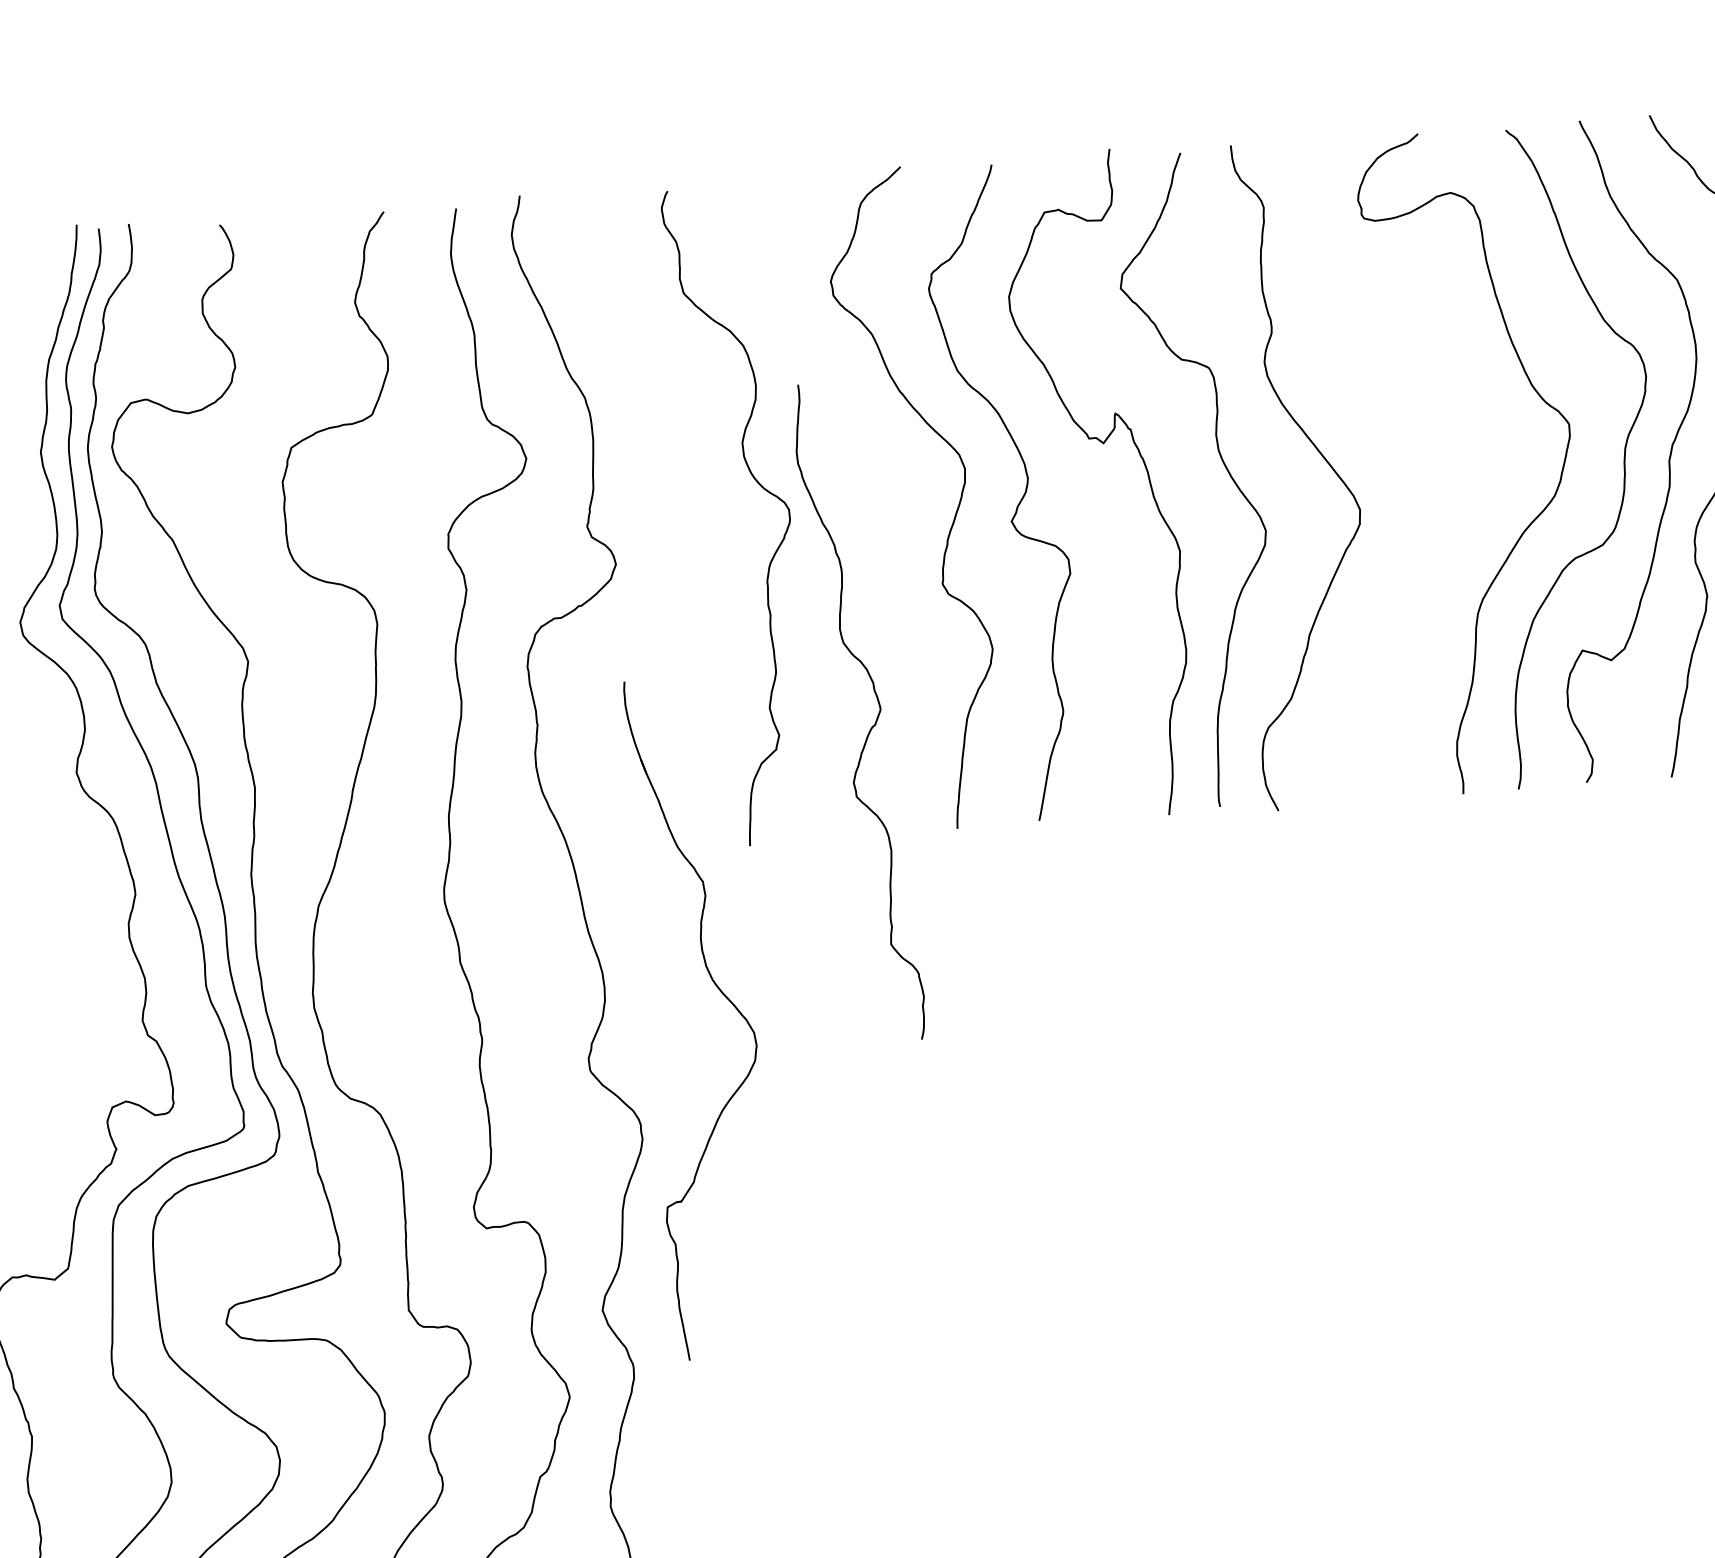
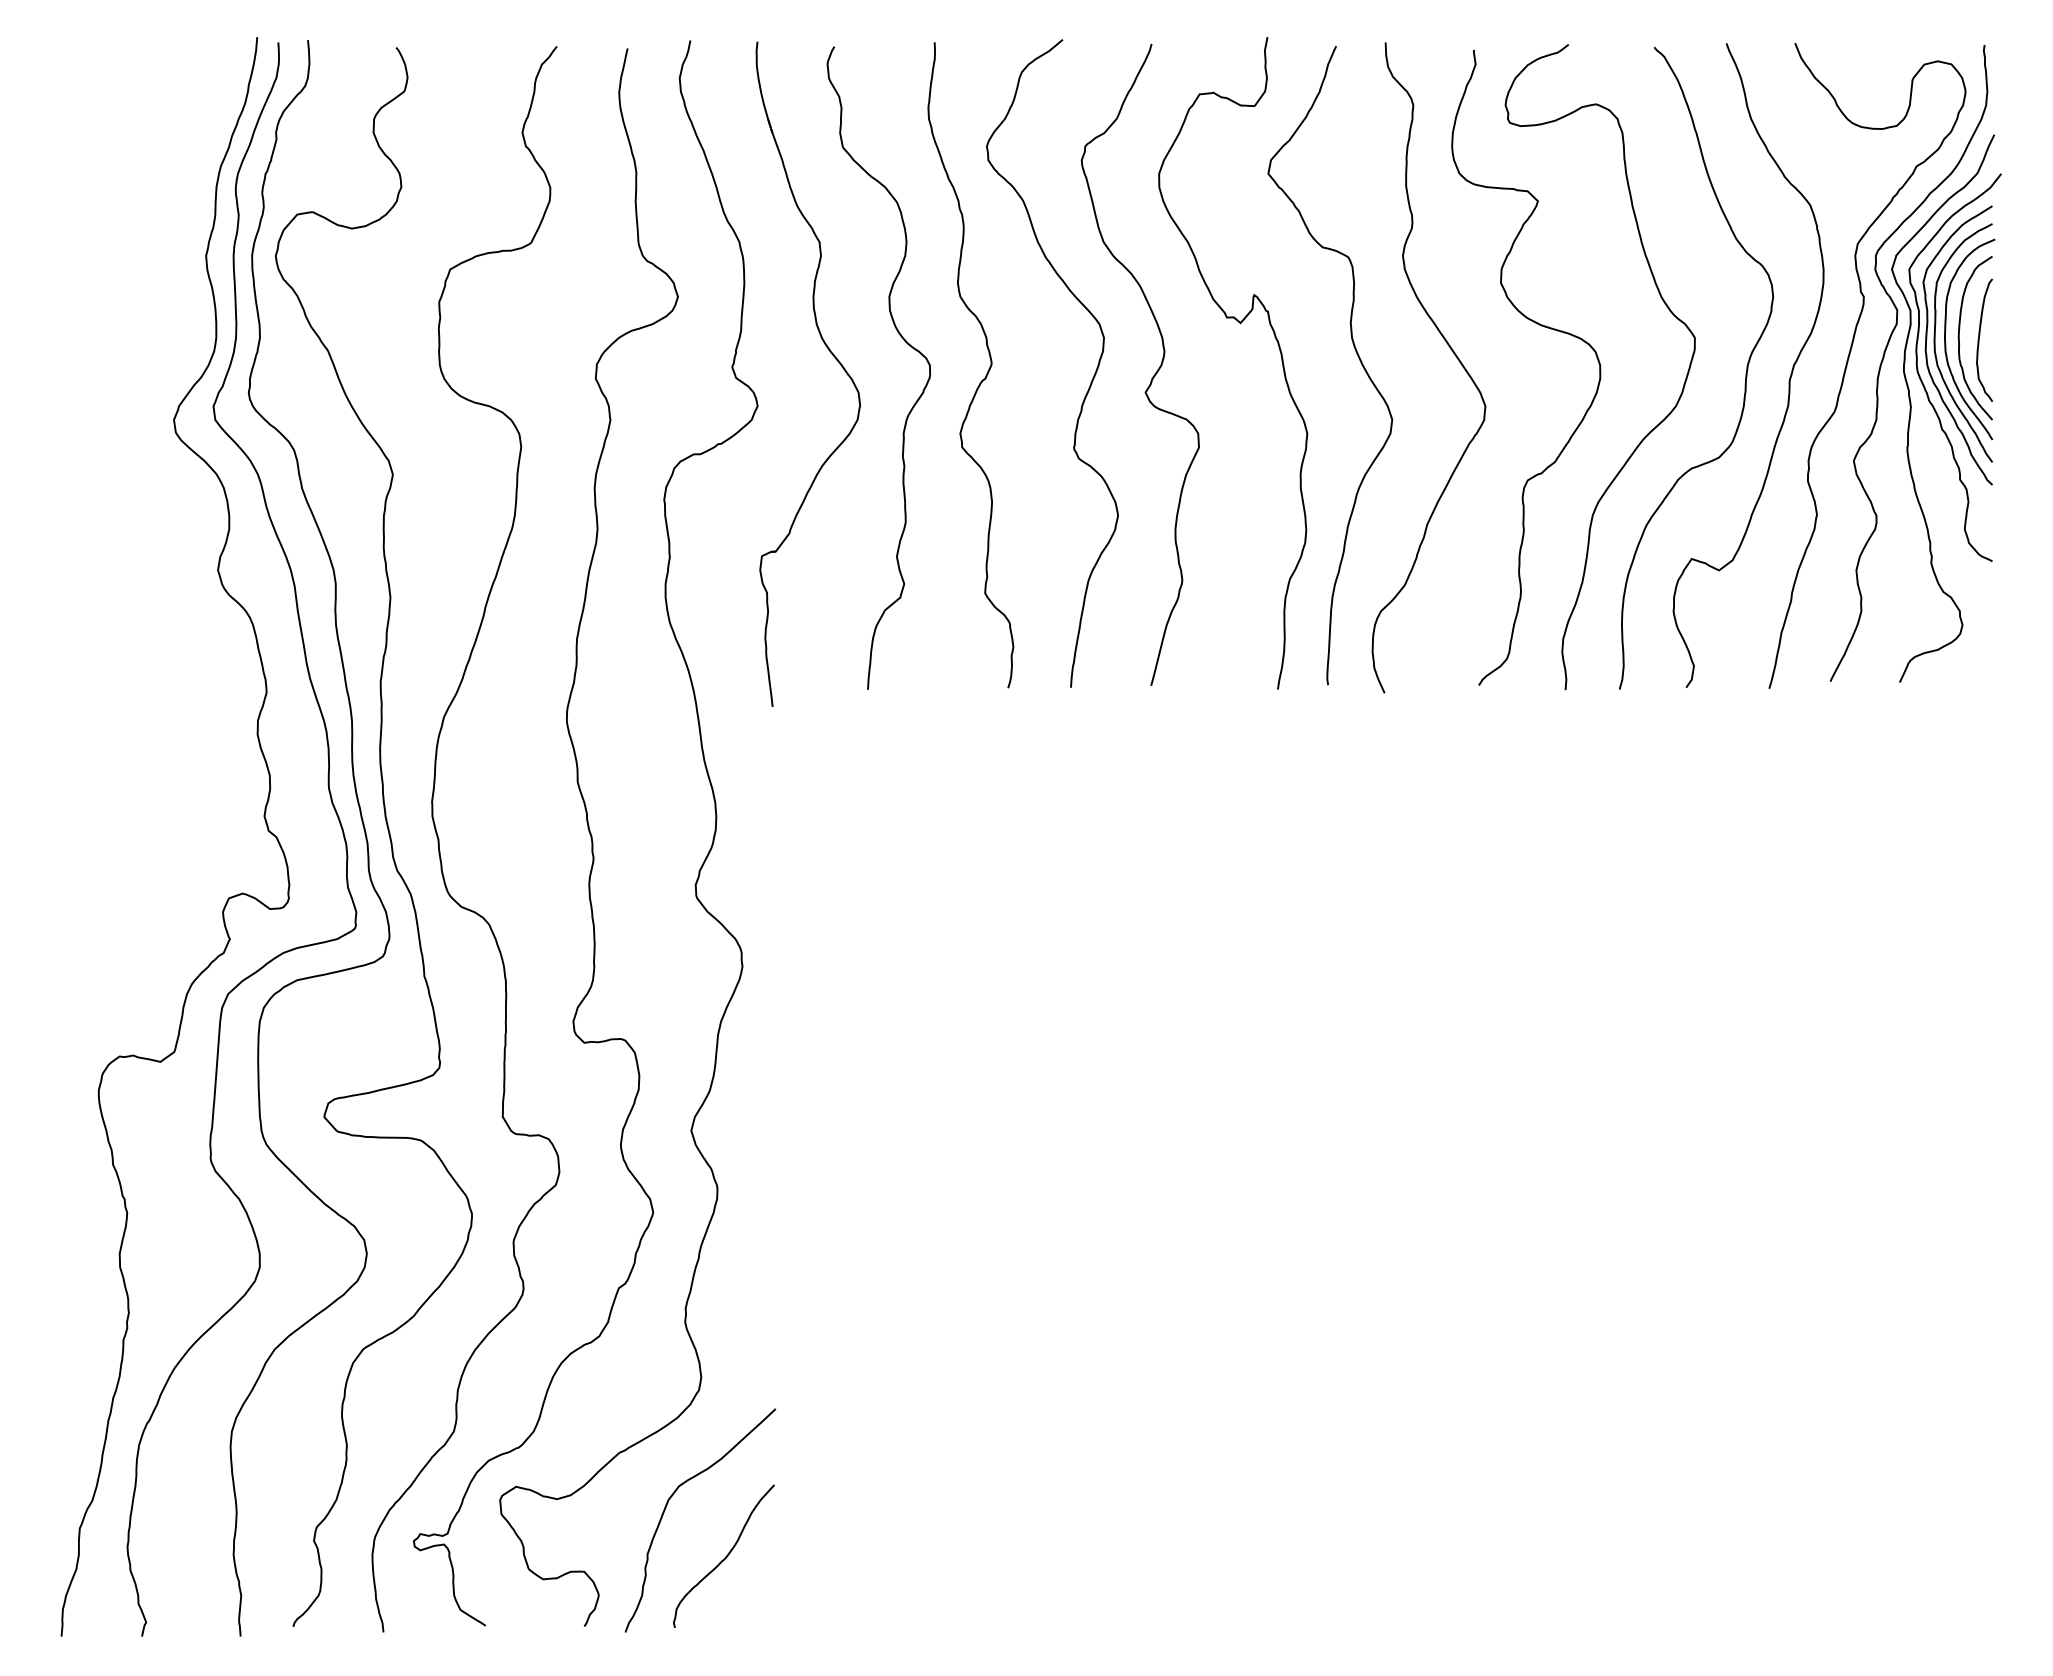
curve: (1411, 424) -> (1541, 326), added
curve: (875, 719) -> (986, 373), moved
part: (723, 995) -> (831, 354), moved

